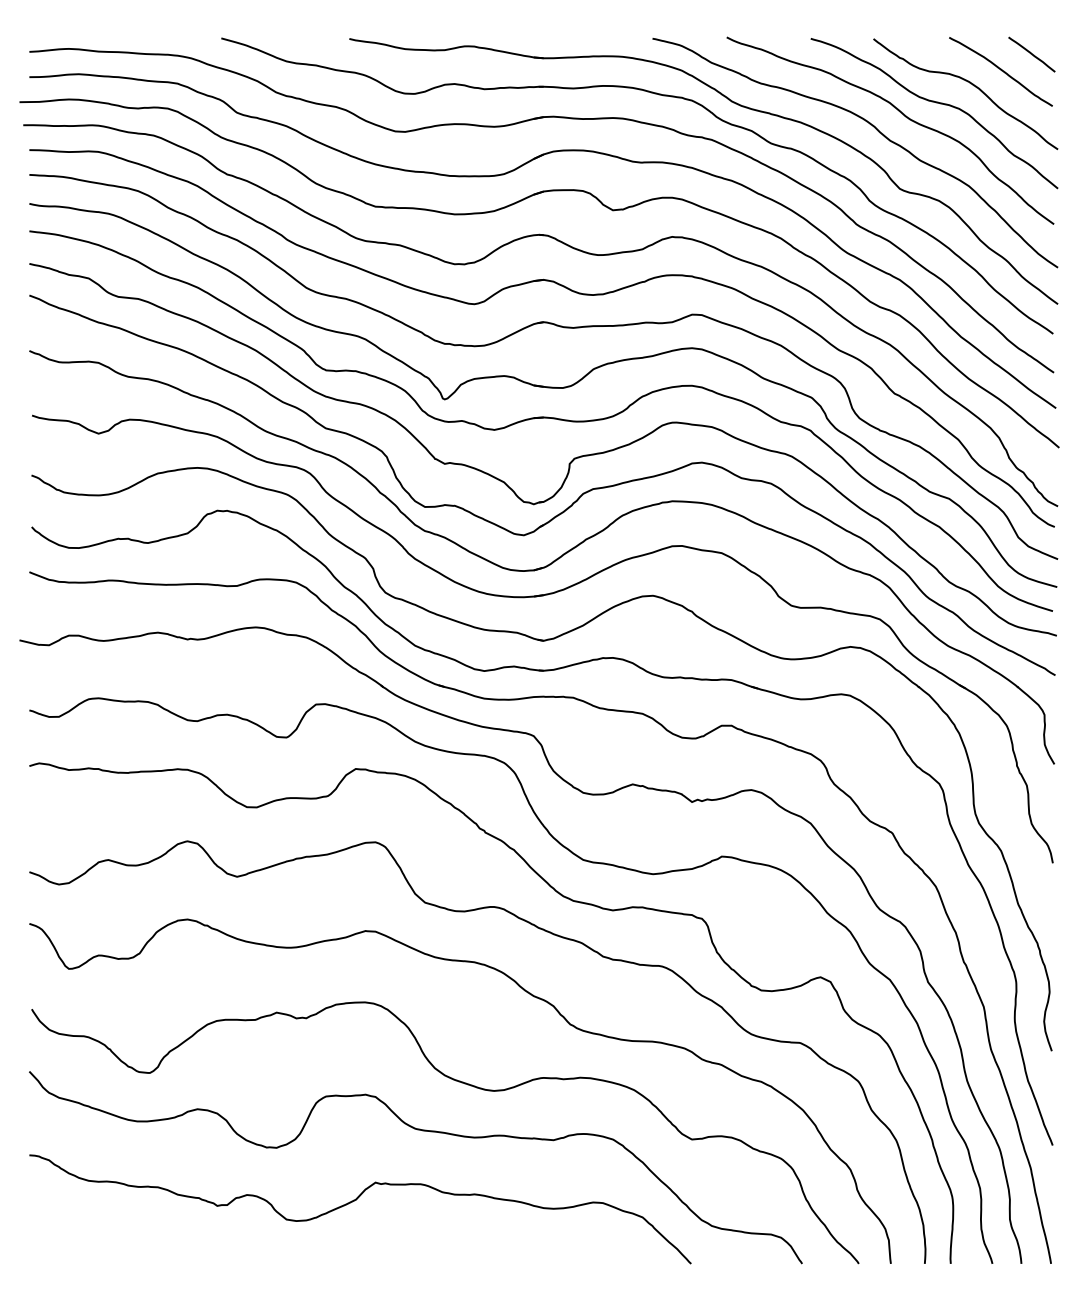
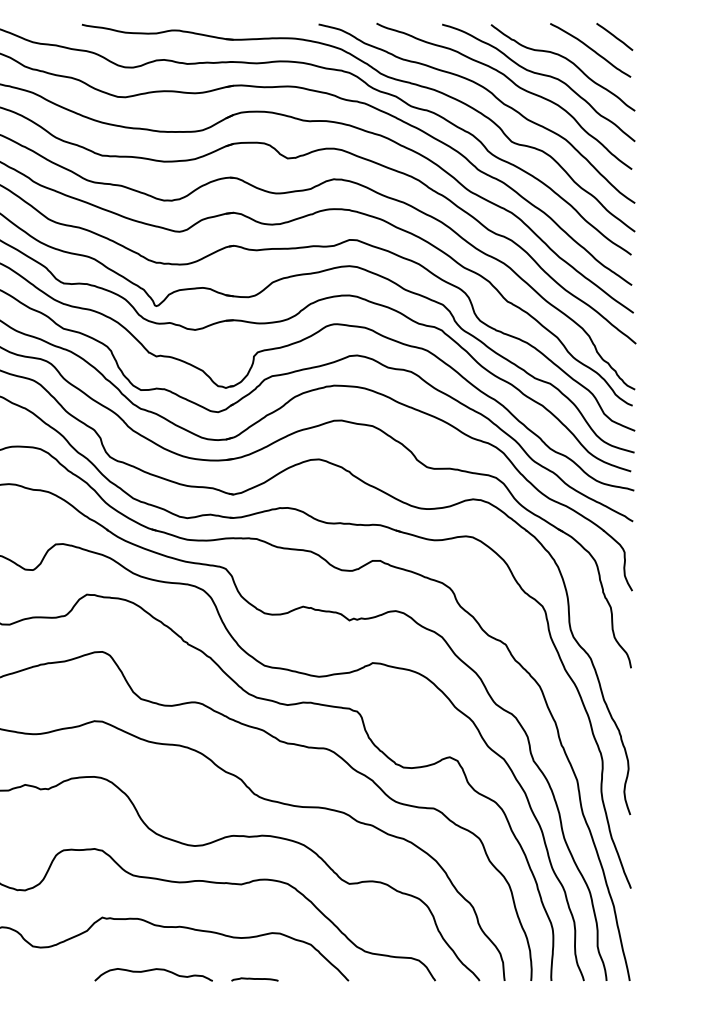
curve: (441, 1250) -> (153, 970), added
curve: (570, 1261) -> (254, 979), added

